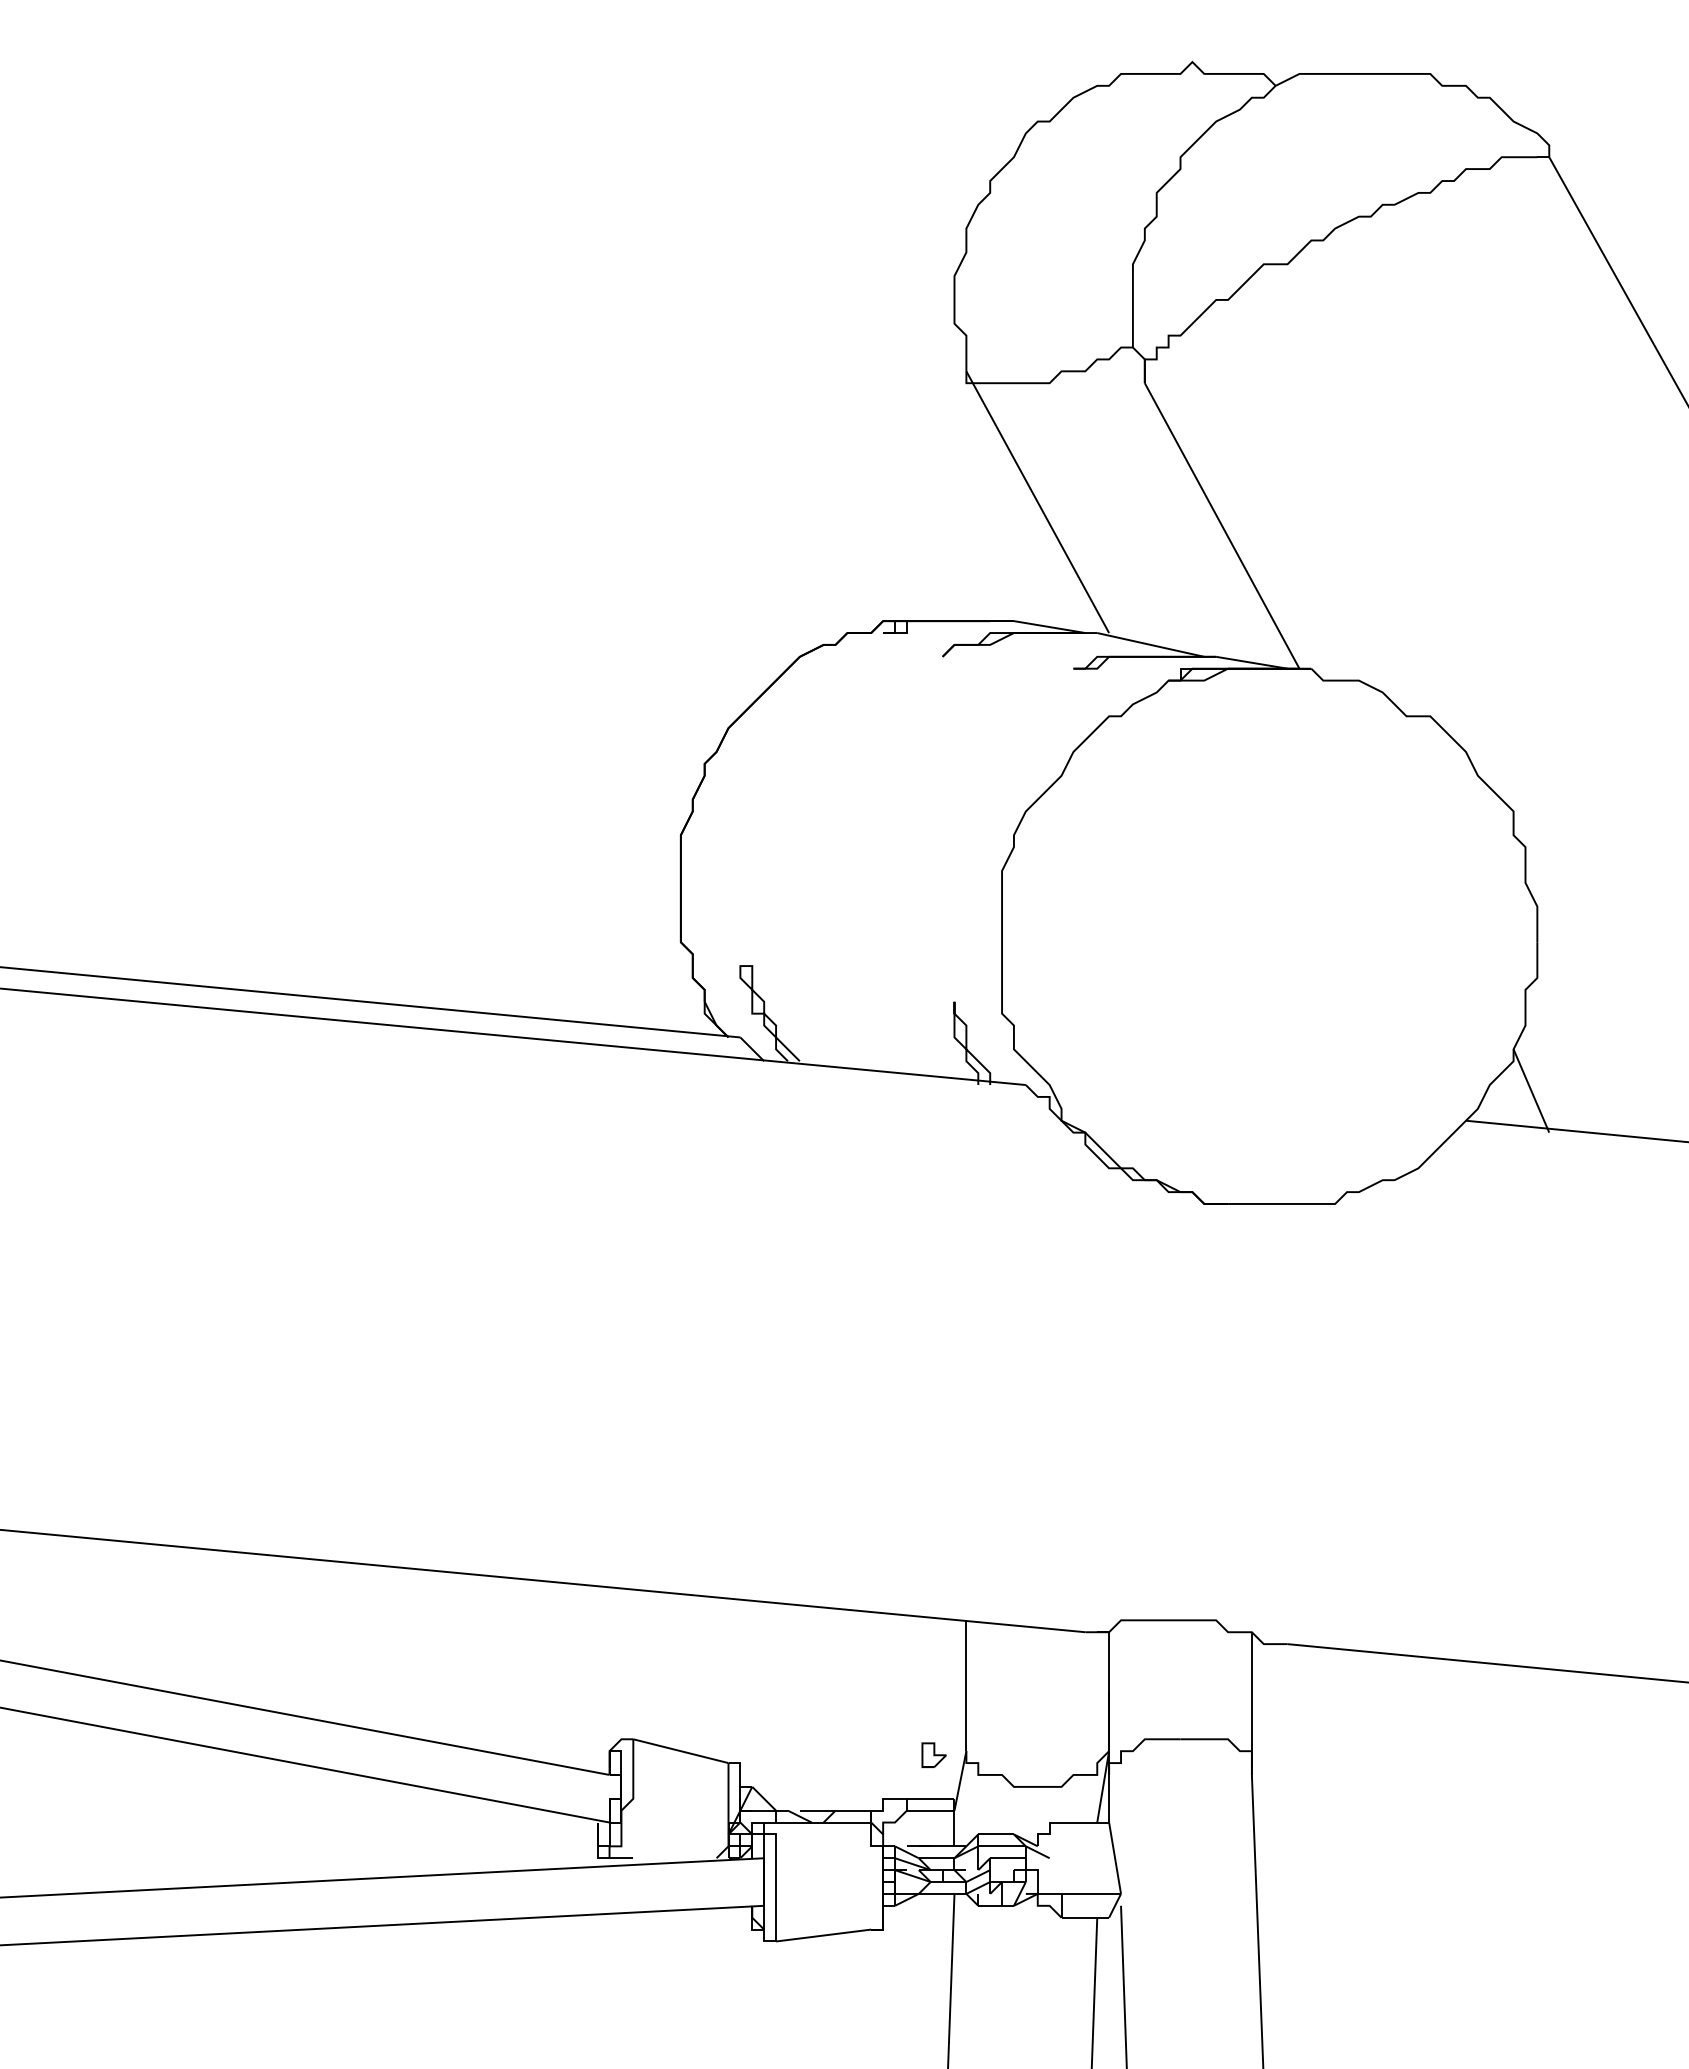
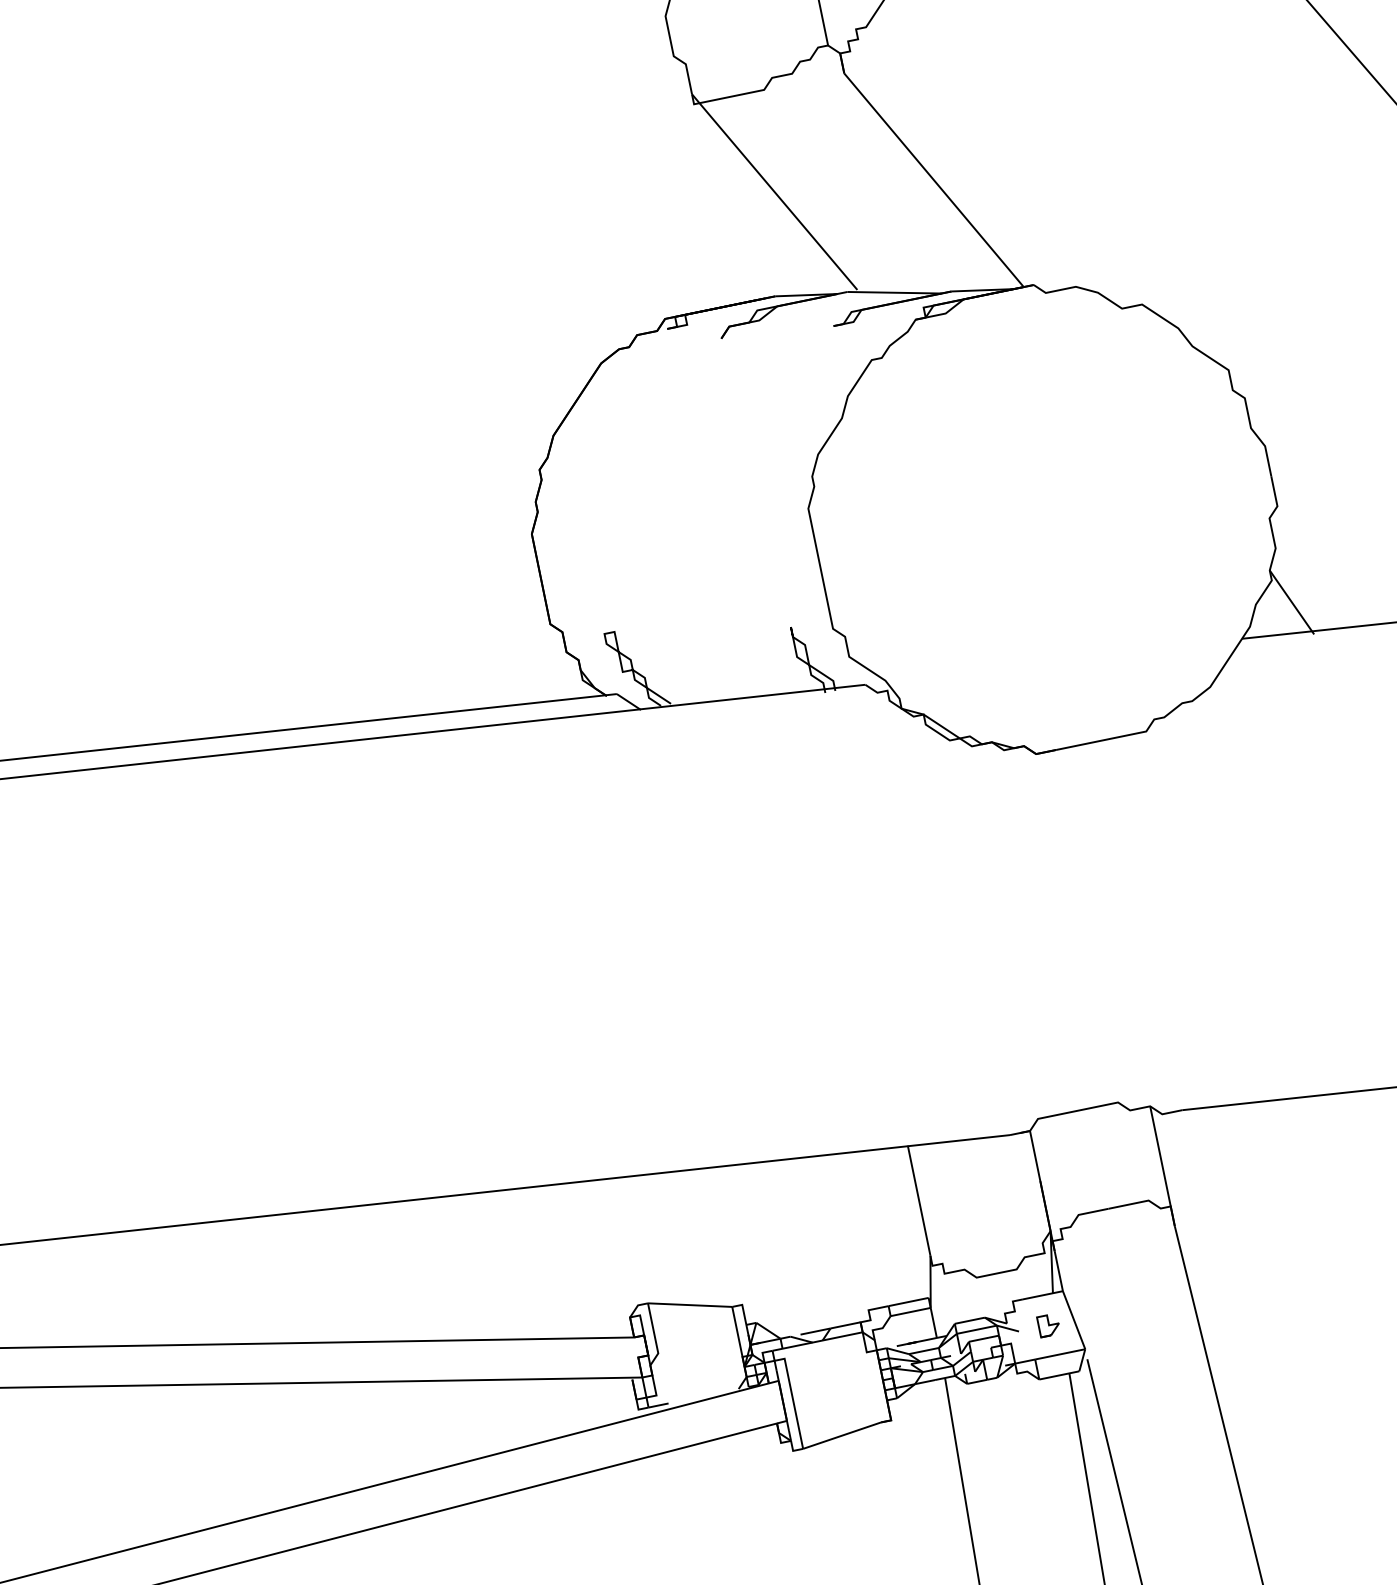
part: (933, 1754) -> (1048, 1324), moved

